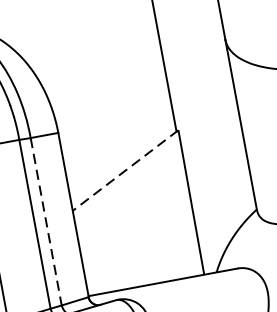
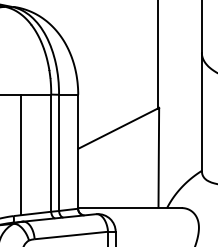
line: (125, 170) -> (118, 128), dashed -> solid
line: (47, 222) -> (59, 153), dashed -> solid

